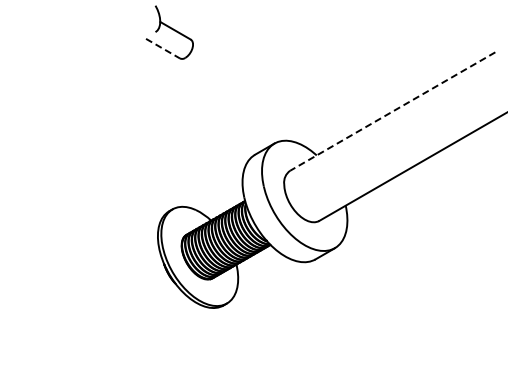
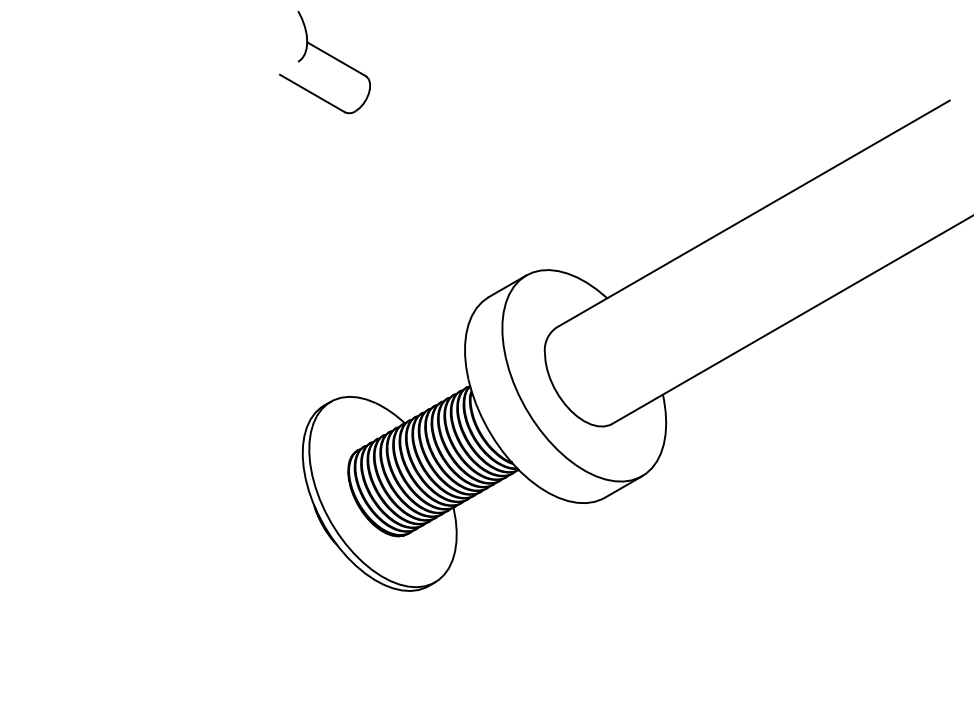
line: (163, 48) -> (313, 93), dashed -> solid
line: (392, 111) -> (752, 214), dashed -> solid

